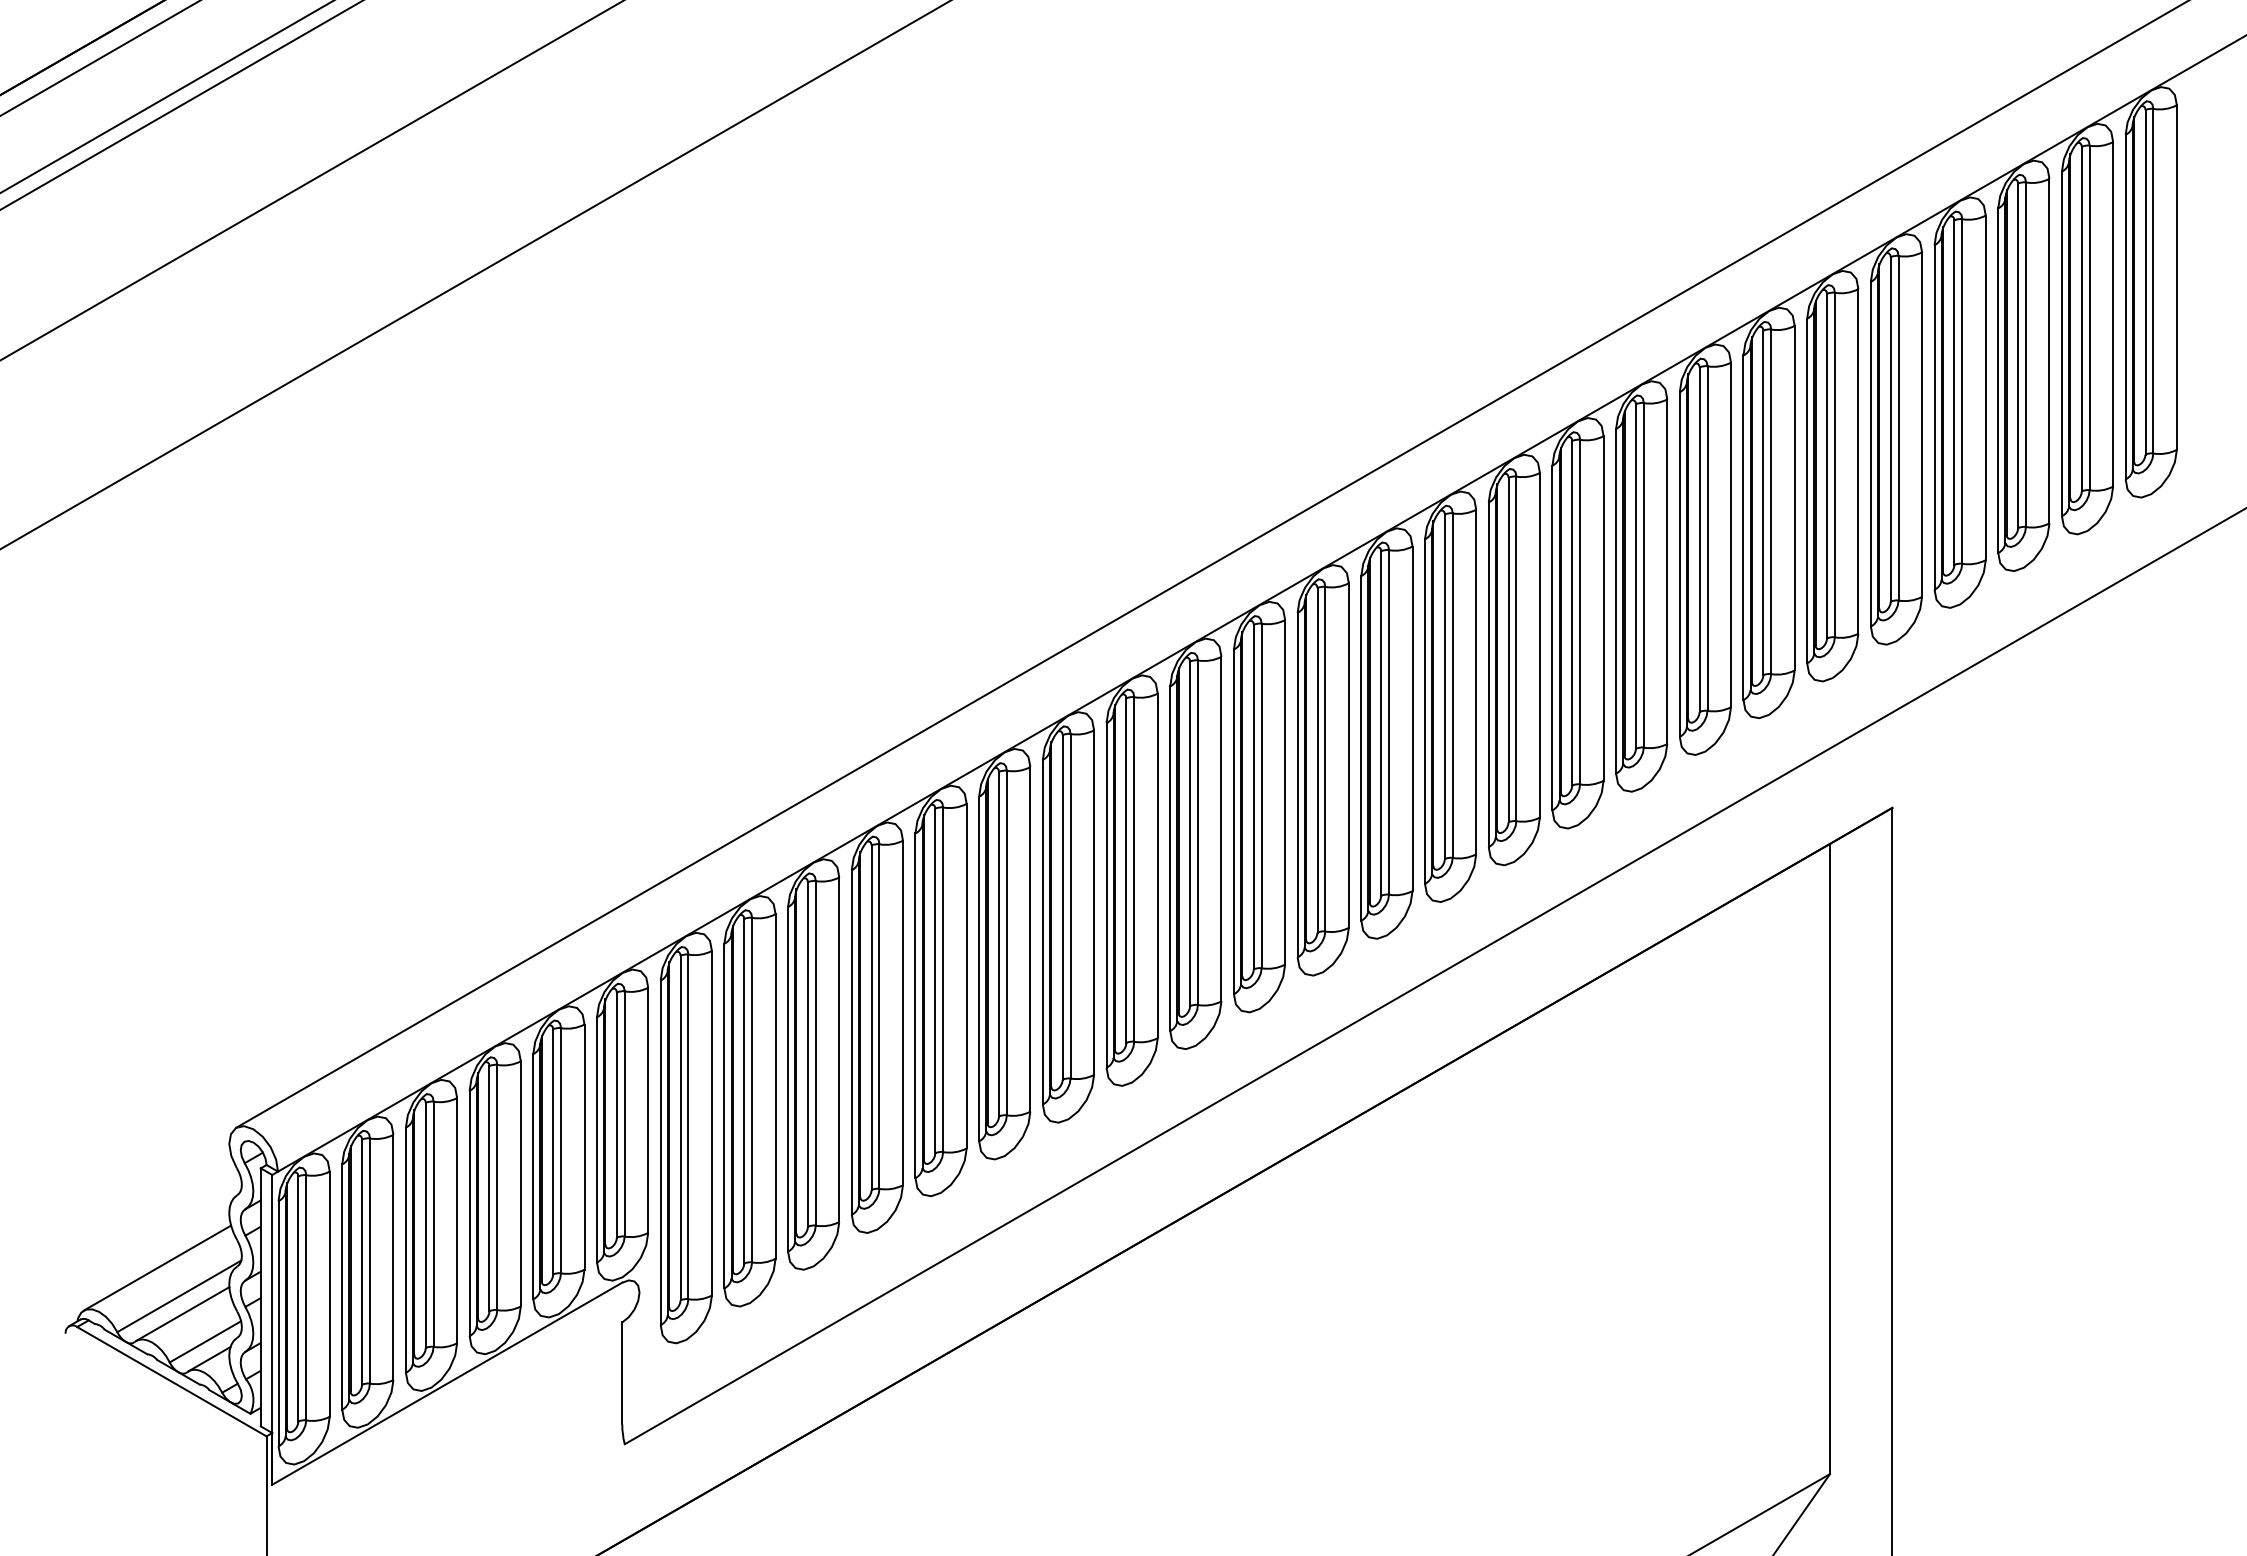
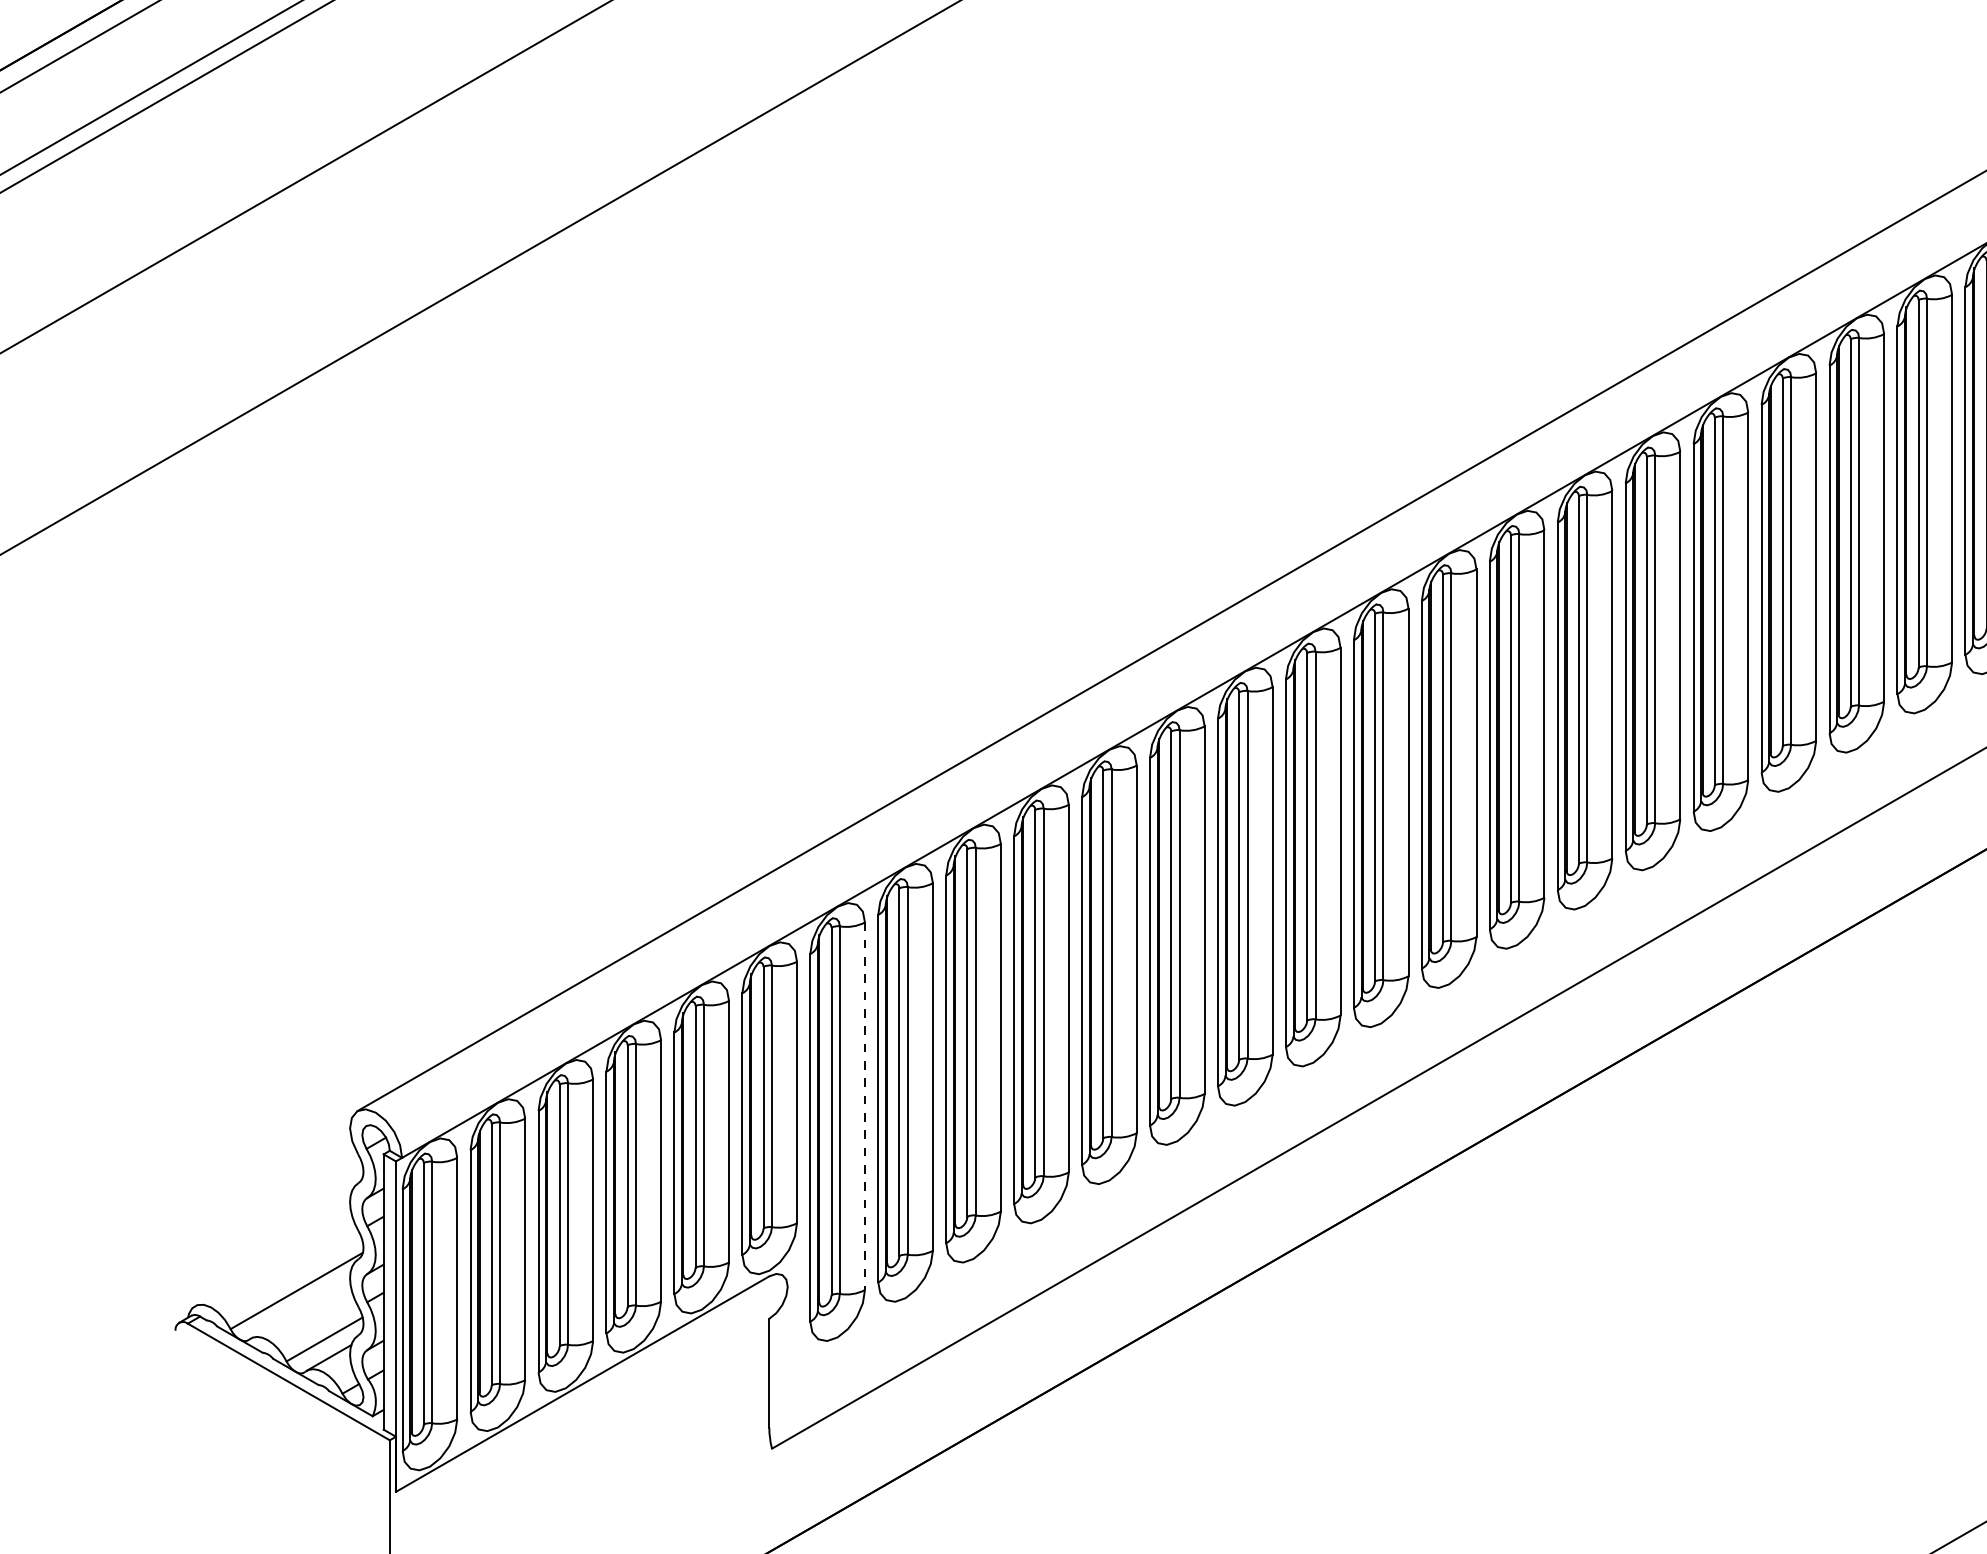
line: (711, 1123) -> (864, 1106), solid -> dashed
line: (157, 1267) -> (273, 1260), removed
line: (182, 1313) -> (300, 1309), removed

